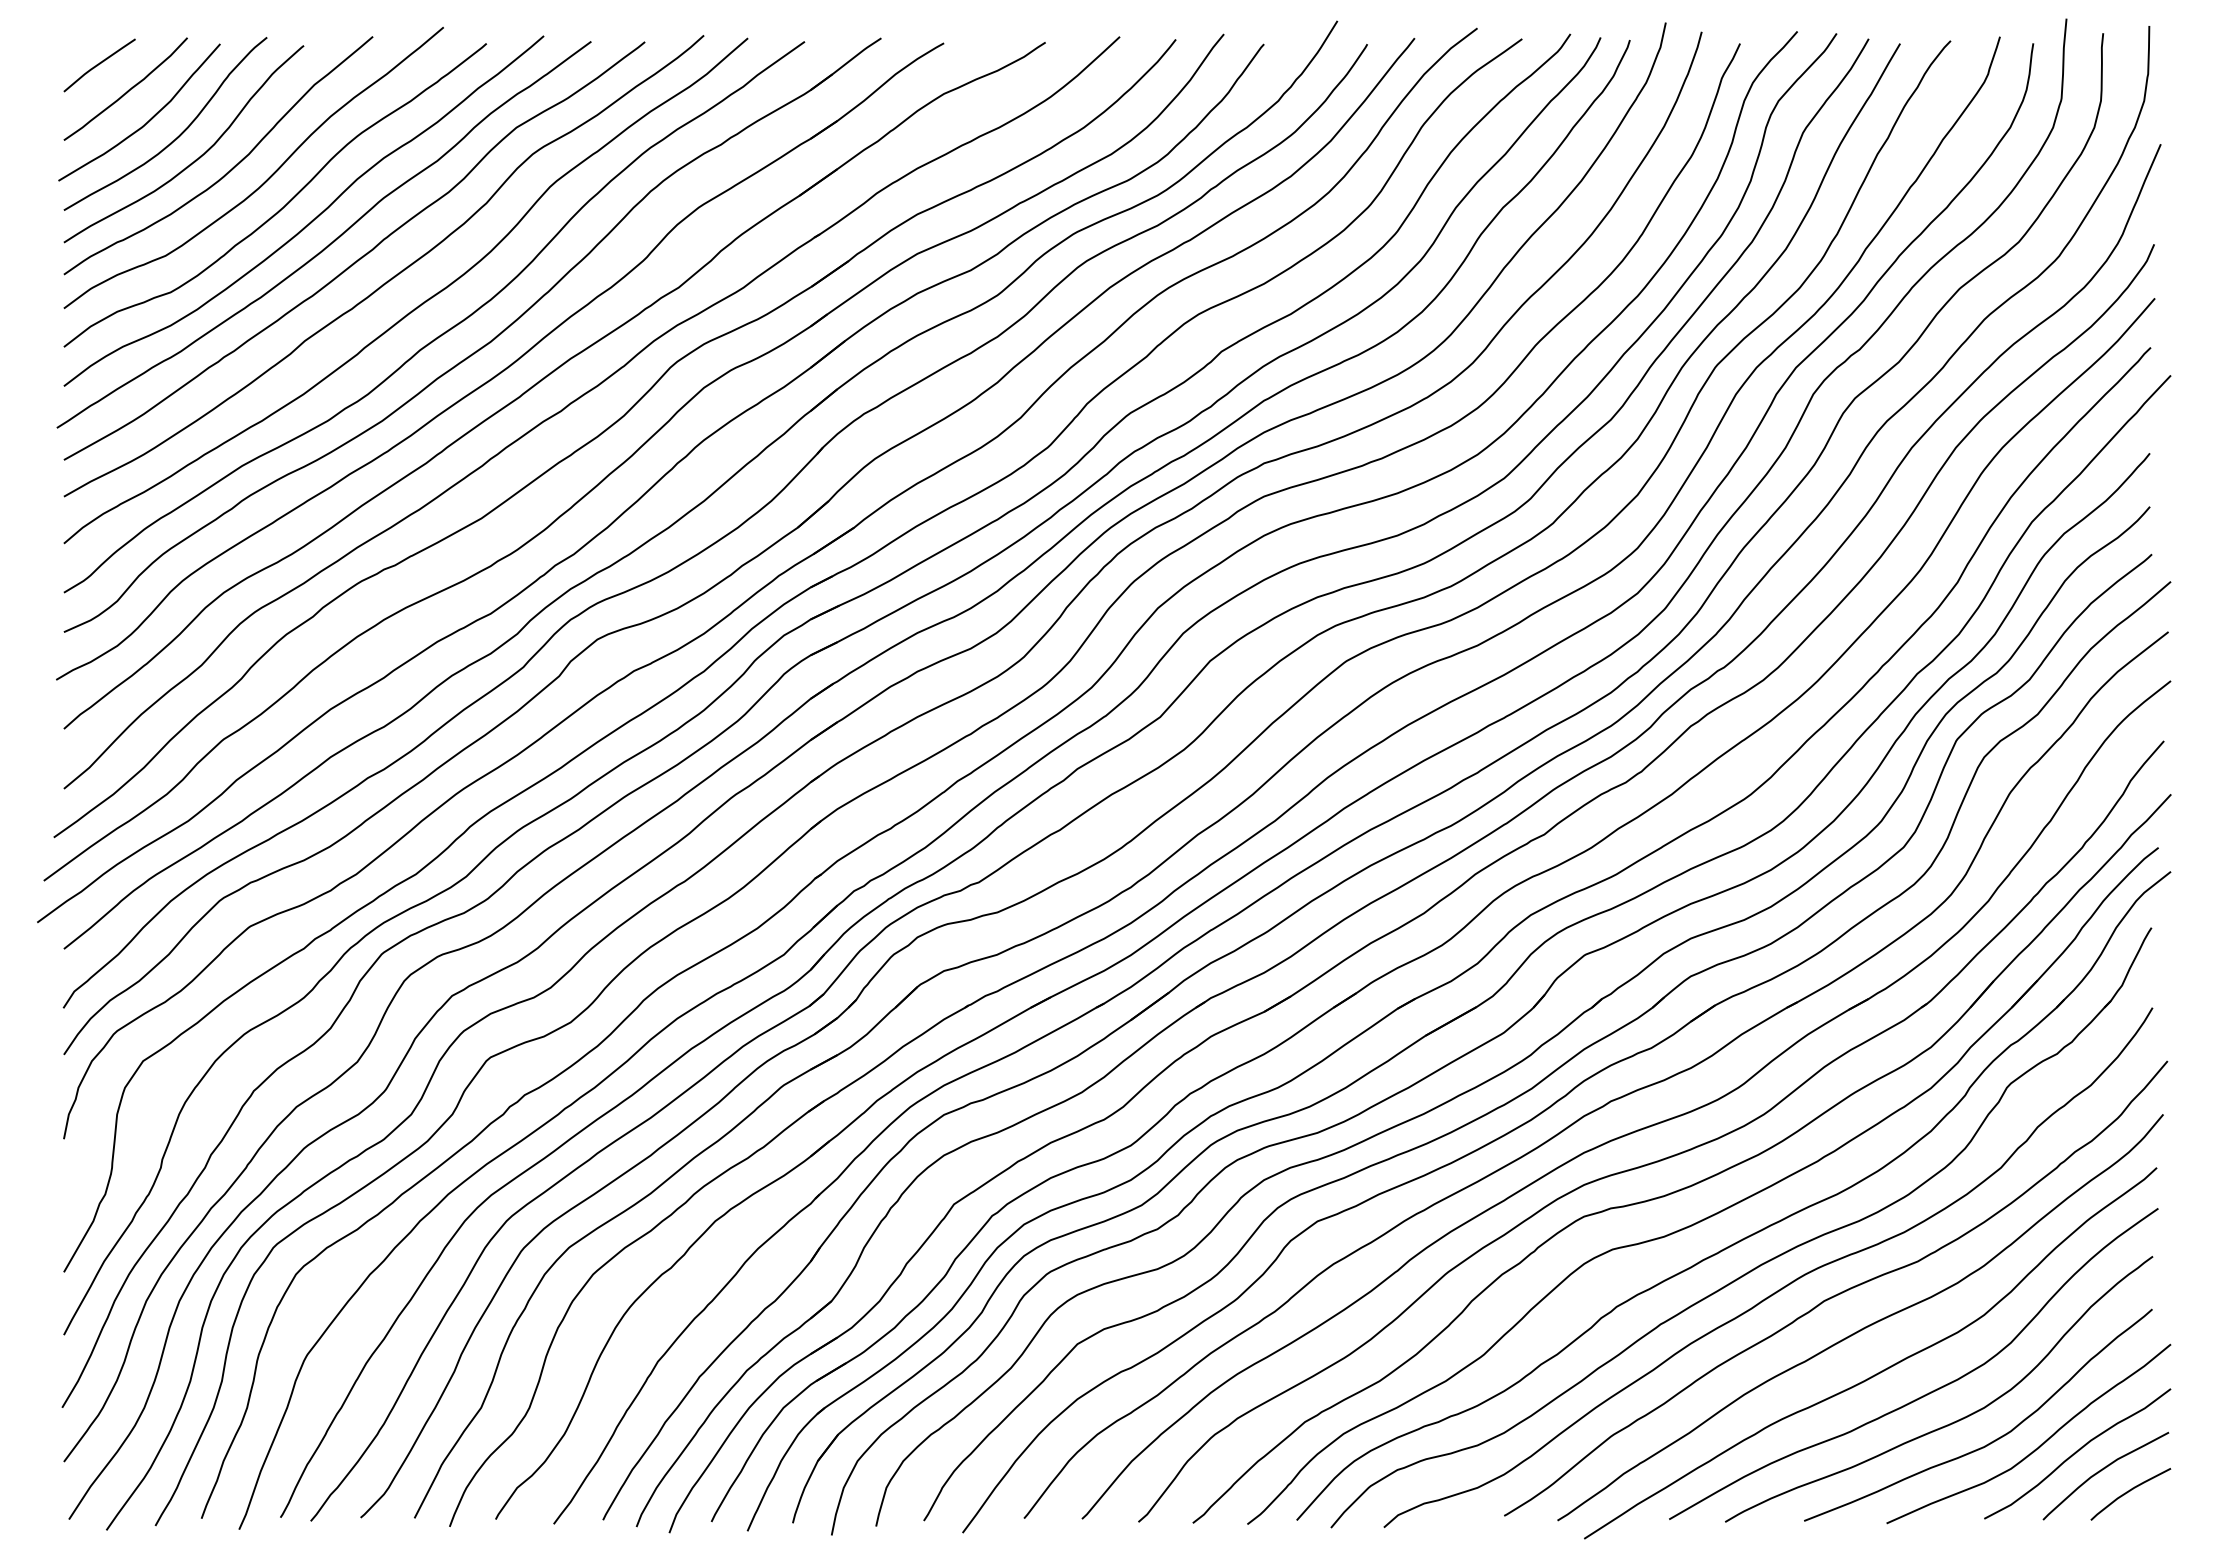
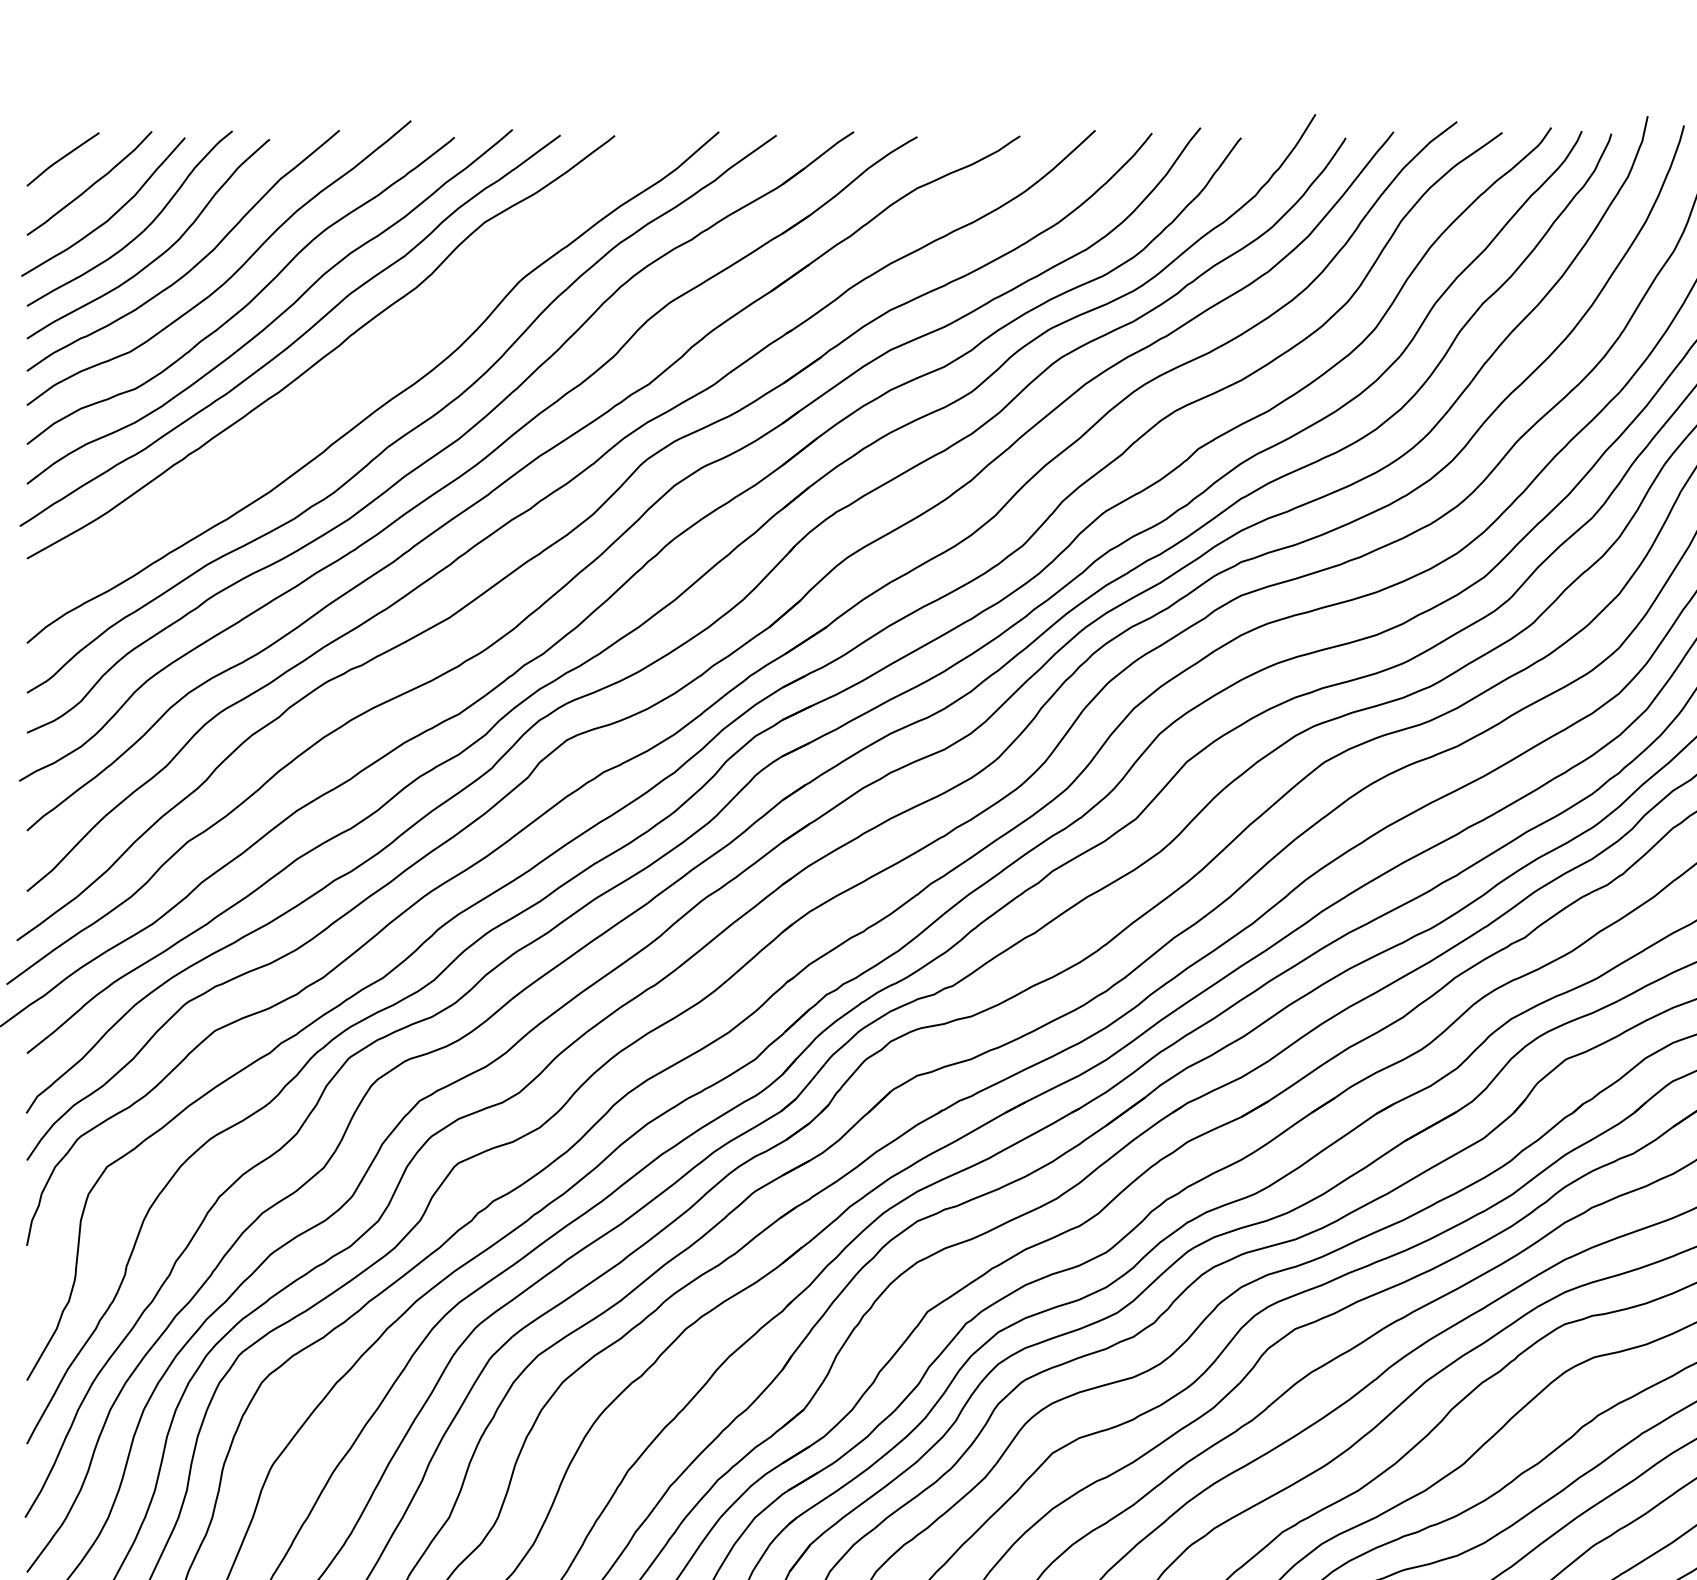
curve: (391, 277) -> (358, 373), removed

